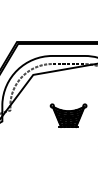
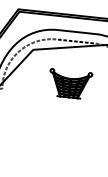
part: (68, 115) -> (70, 83), moved

